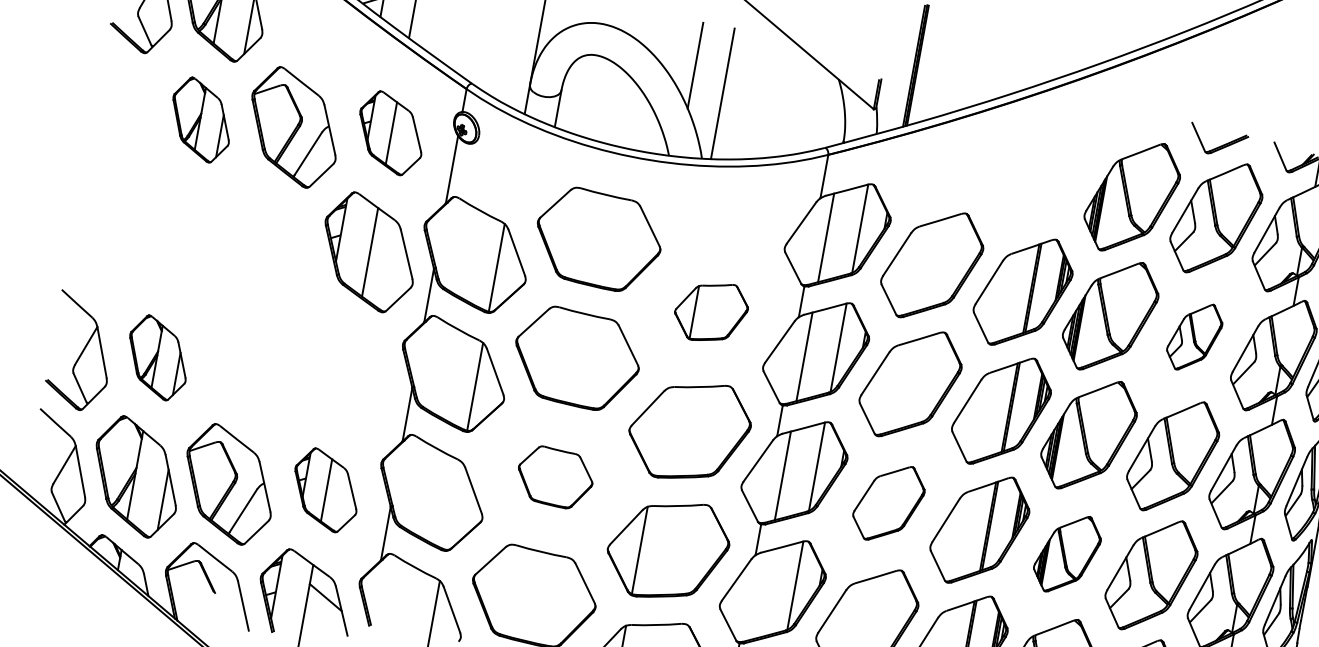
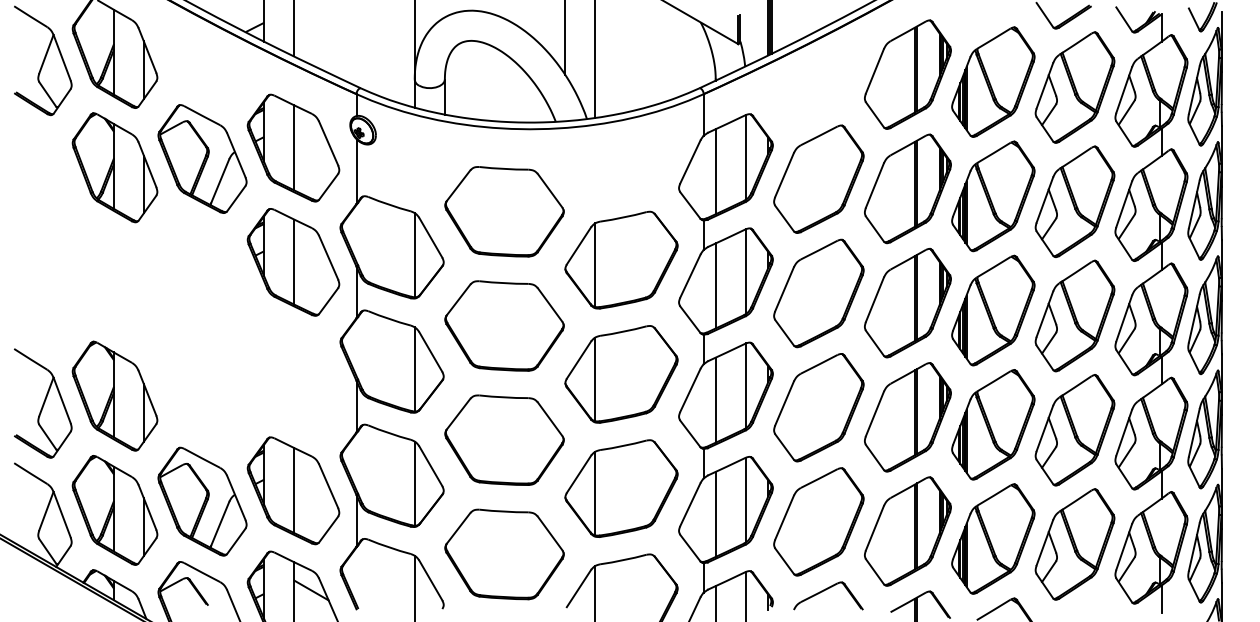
part: (200, 119) -> (114, 167), size x1.43
part: (390, 132) -> (293, 147), size x1.43
part: (1044, 172) -> (907, 74), added
part: (711, 311) -> (621, 259), size x1.67
part: (1194, 336) -> (1074, 201), size x1.67
part: (157, 357) -> (114, 395), size x1.43
line: (661, 431) -> (595, 379), added
part: (555, 476) -> (504, 439), size x1.67
part: (325, 490) -> (293, 490), size x1.43
part: (888, 502) -> (818, 407), size x1.43
line: (453, 505) -> (414, 483), added
part: (1067, 553) -> (993, 424), size x1.43
line: (761, 593) -> (715, 513), added

